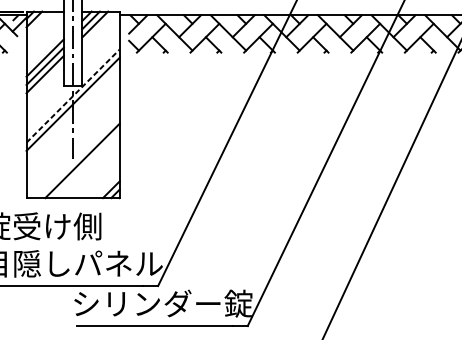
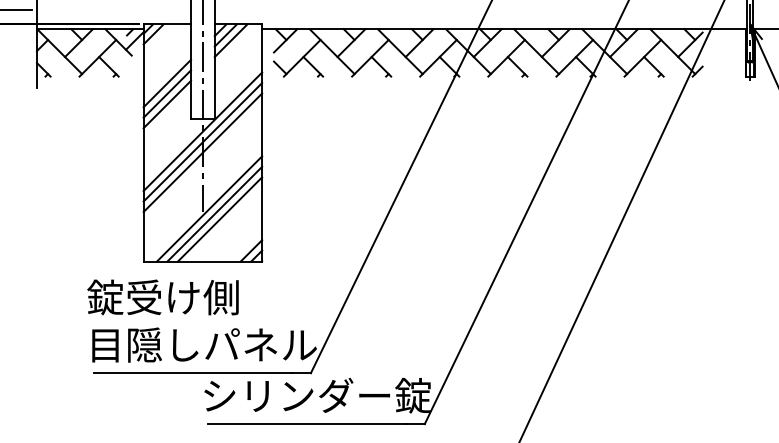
line: (72, 95) -> (202, 131), dashed -> solid
line: (72, 112) -> (202, 152), added
line: (78, 156) -> (209, 208), added
line: (86, 165) -> (219, 219), added

